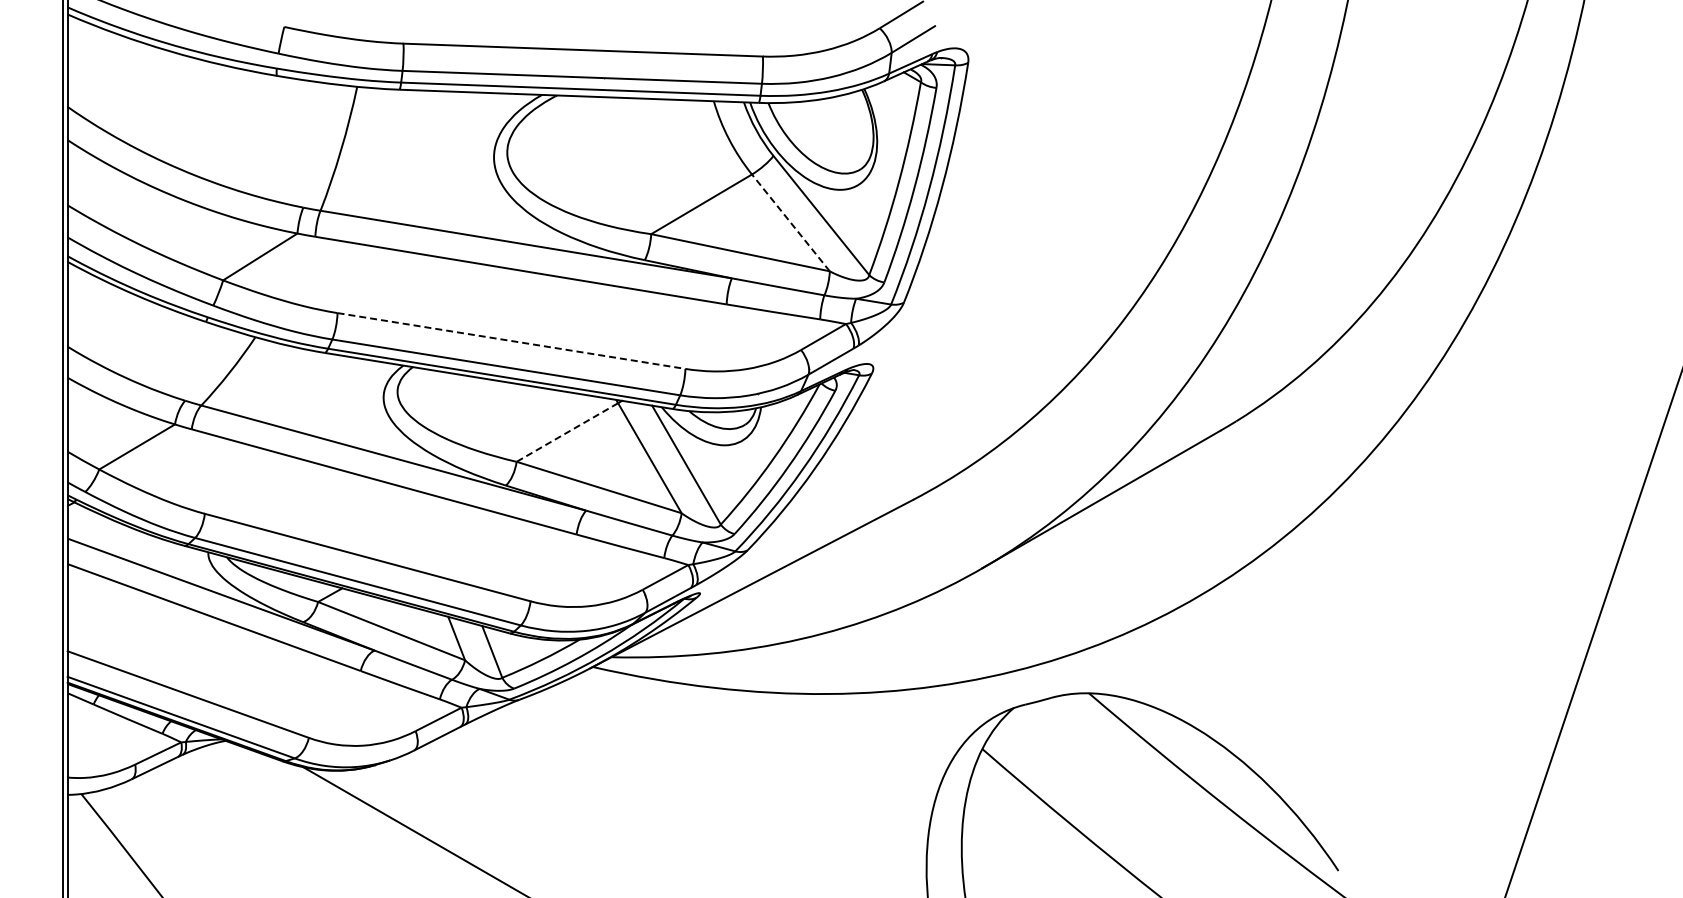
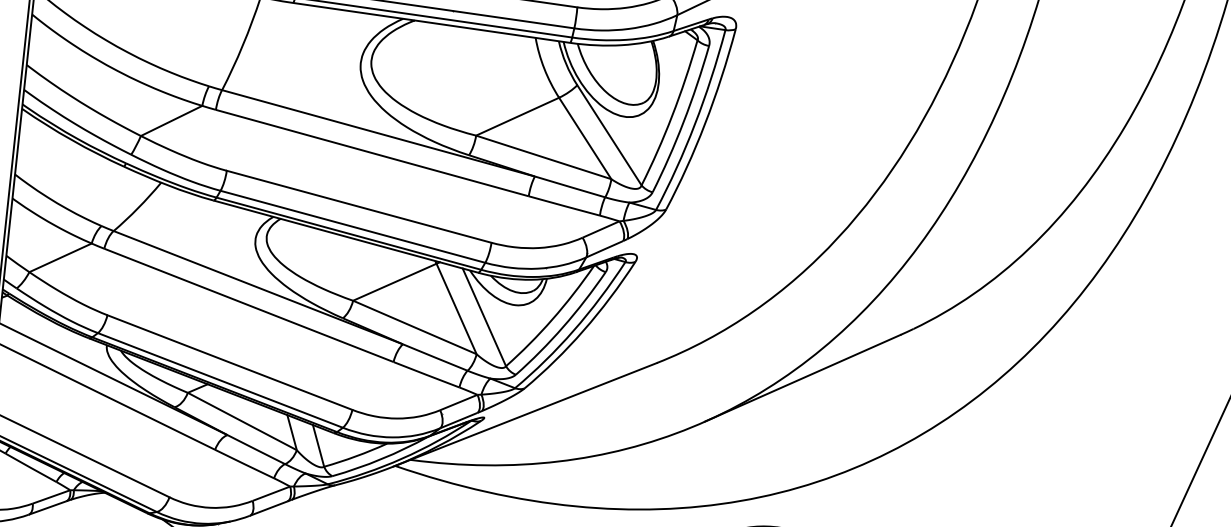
line: (790, 222) -> (584, 138), dashed -> solid
line: (511, 341) -> (359, 207), dashed -> solid
line: (567, 432) -> (394, 282), dashed -> solid

